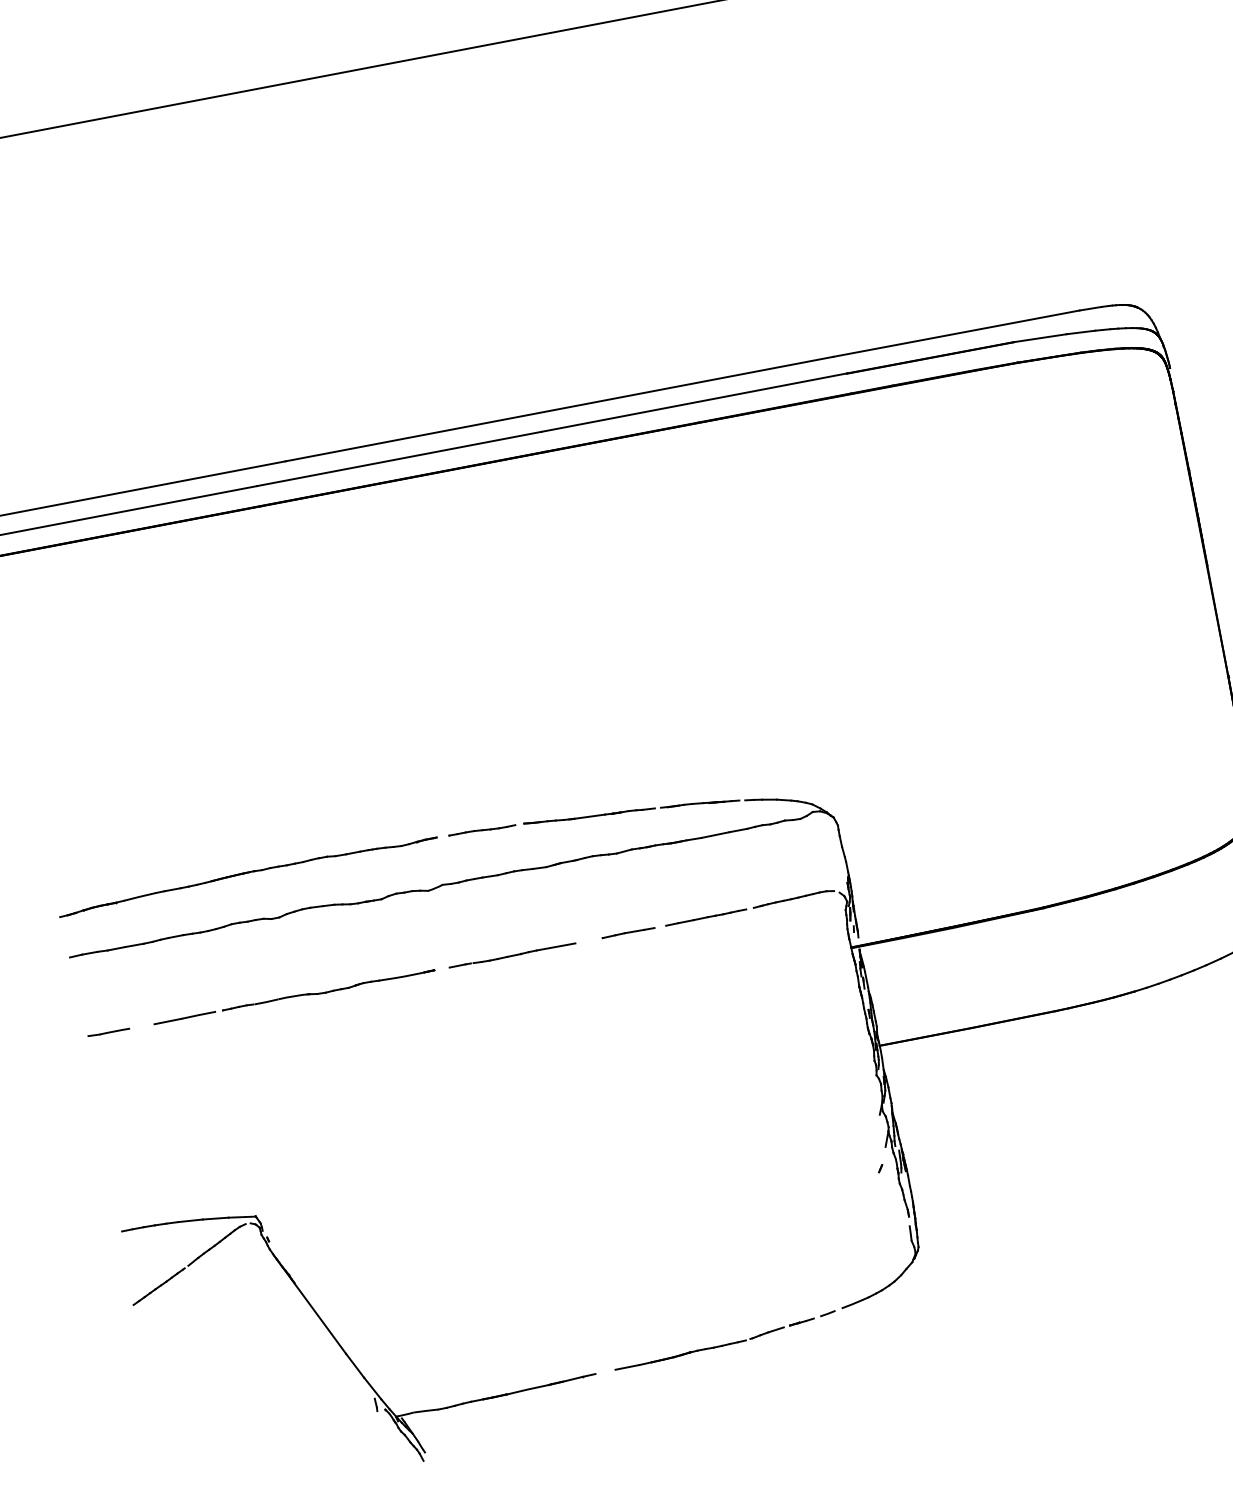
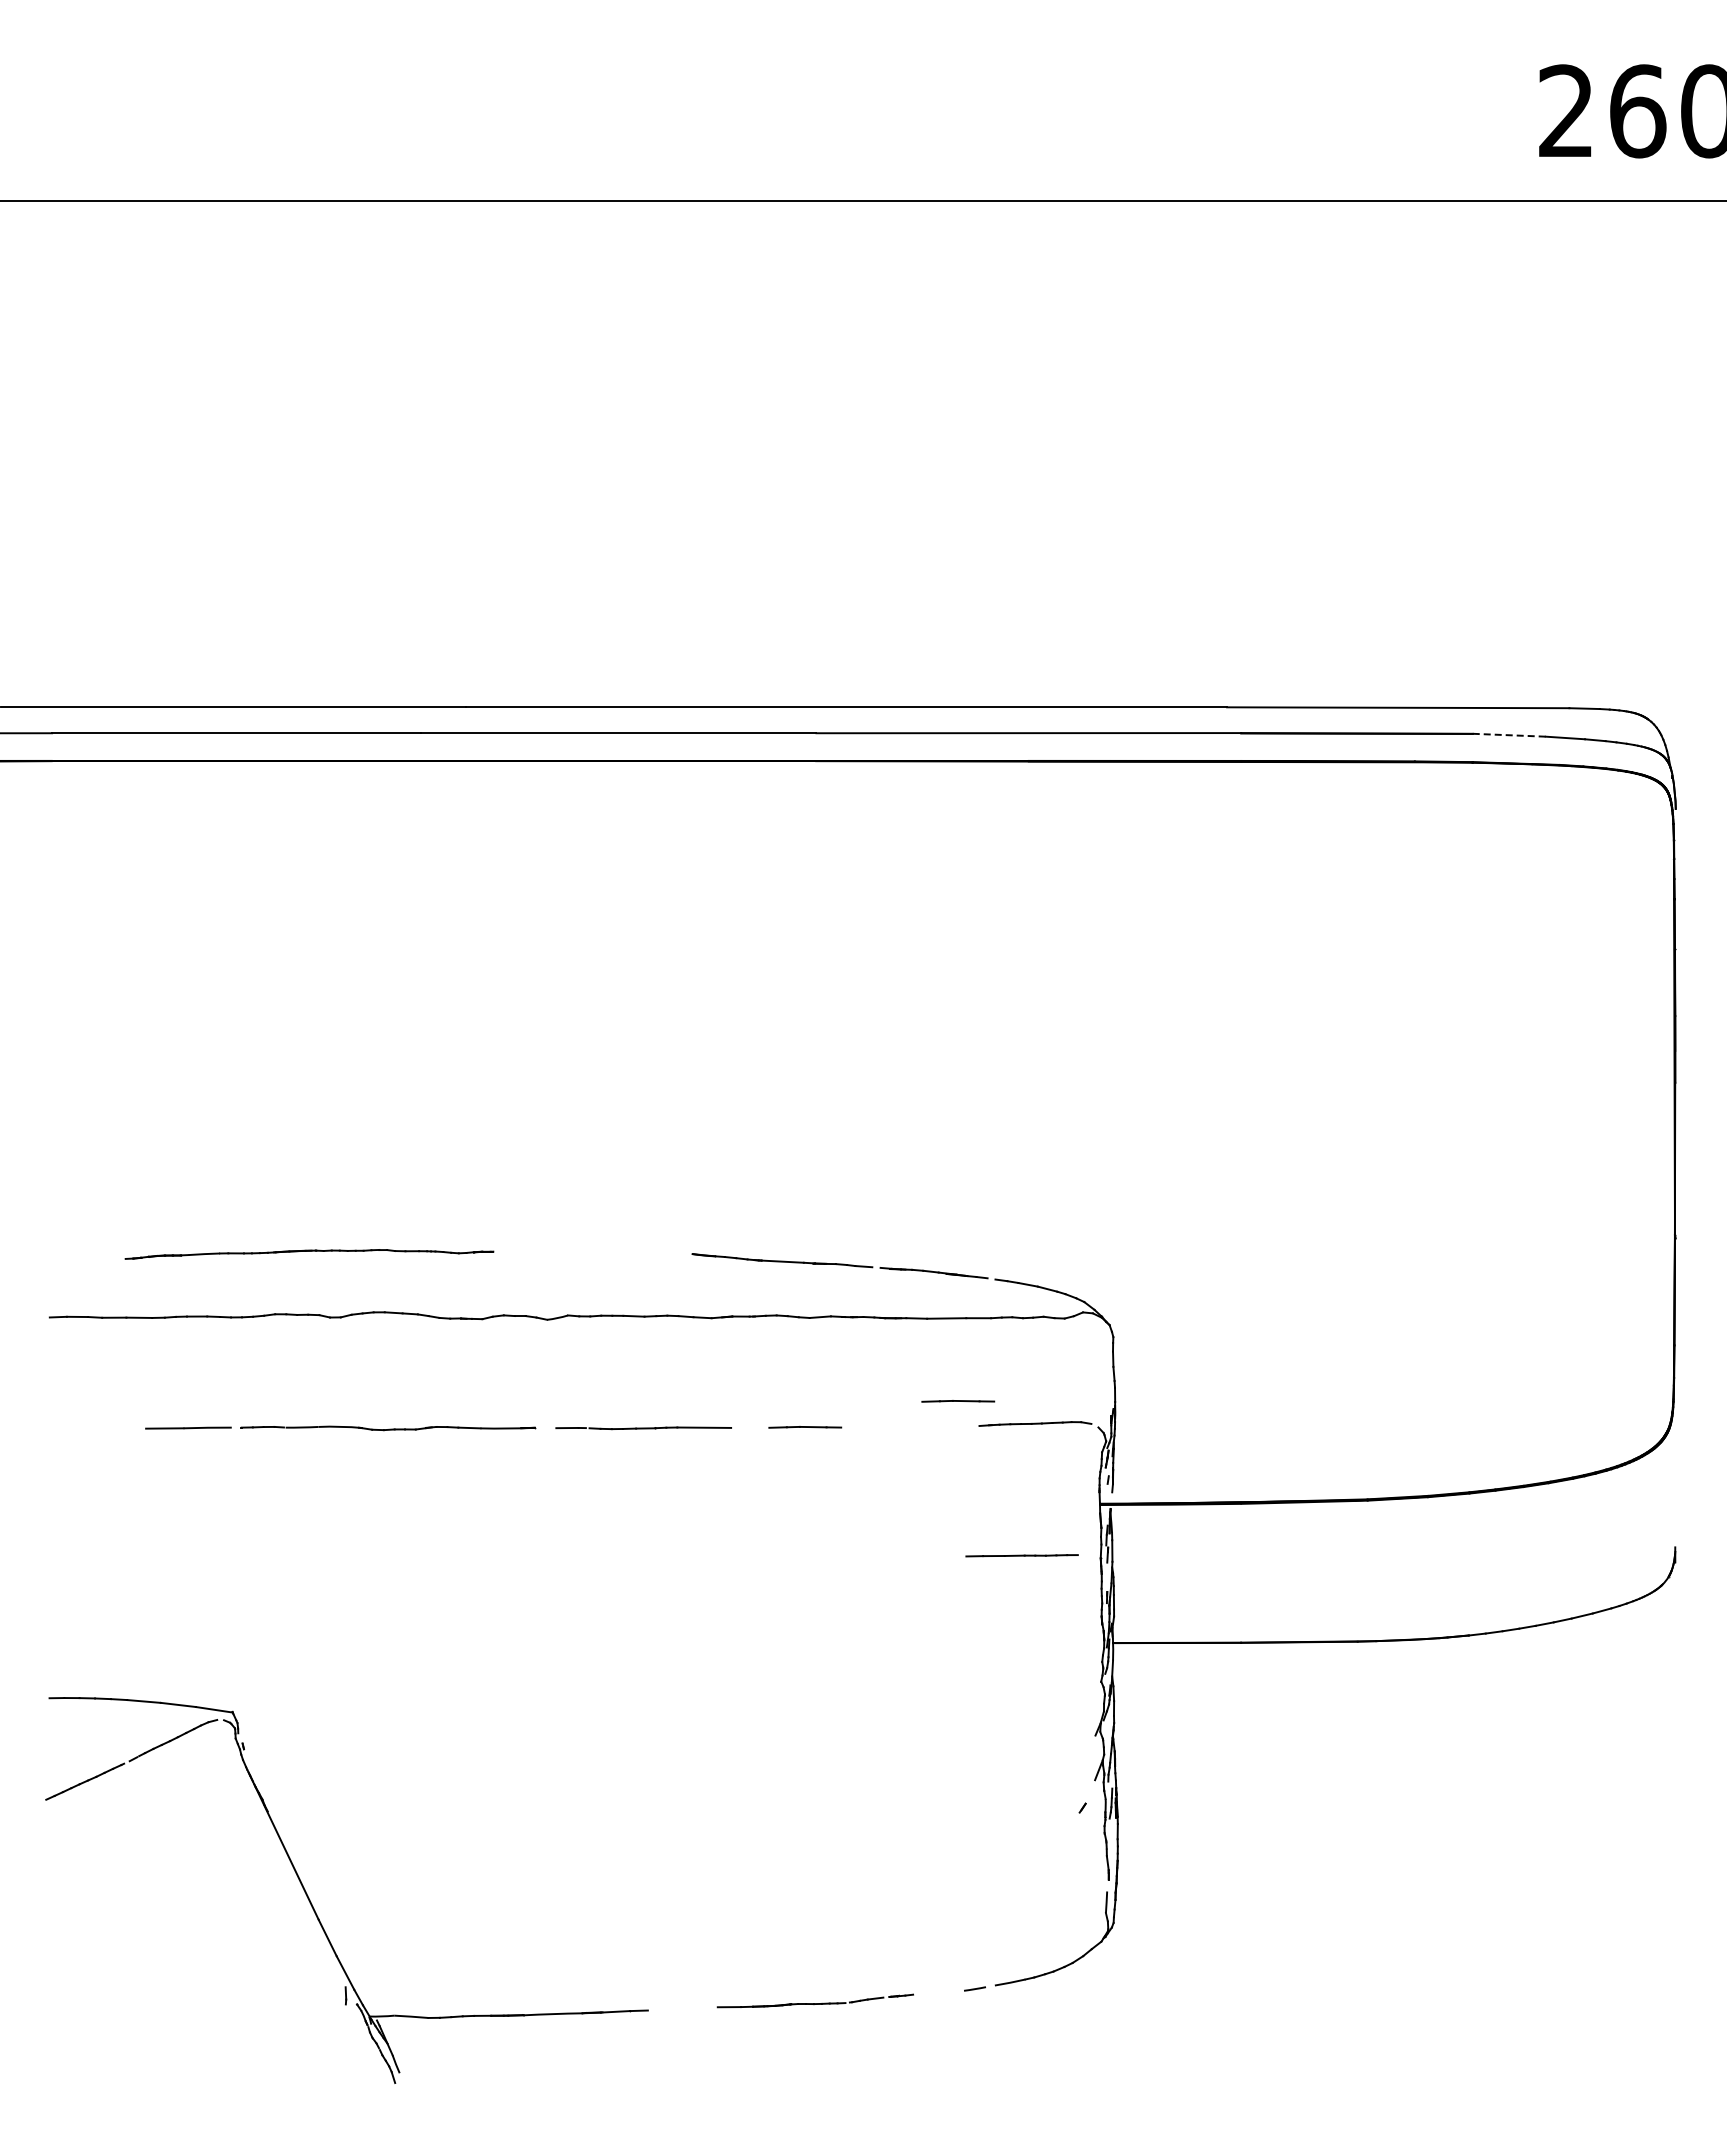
line: (1040, 338) -> (1509, 735), solid -> dashed
part: (482, 830) -> (635, 1252), removed
part: (248, 876) -> (309, 1254), size x0.7
line: (735, 893) -> (958, 1401), added
line: (705, 917) -> (1021, 1555), moved
line: (108, 1032) -> (82, 1427), removed
part: (714, 1343) -> (815, 2000), size x0.7

